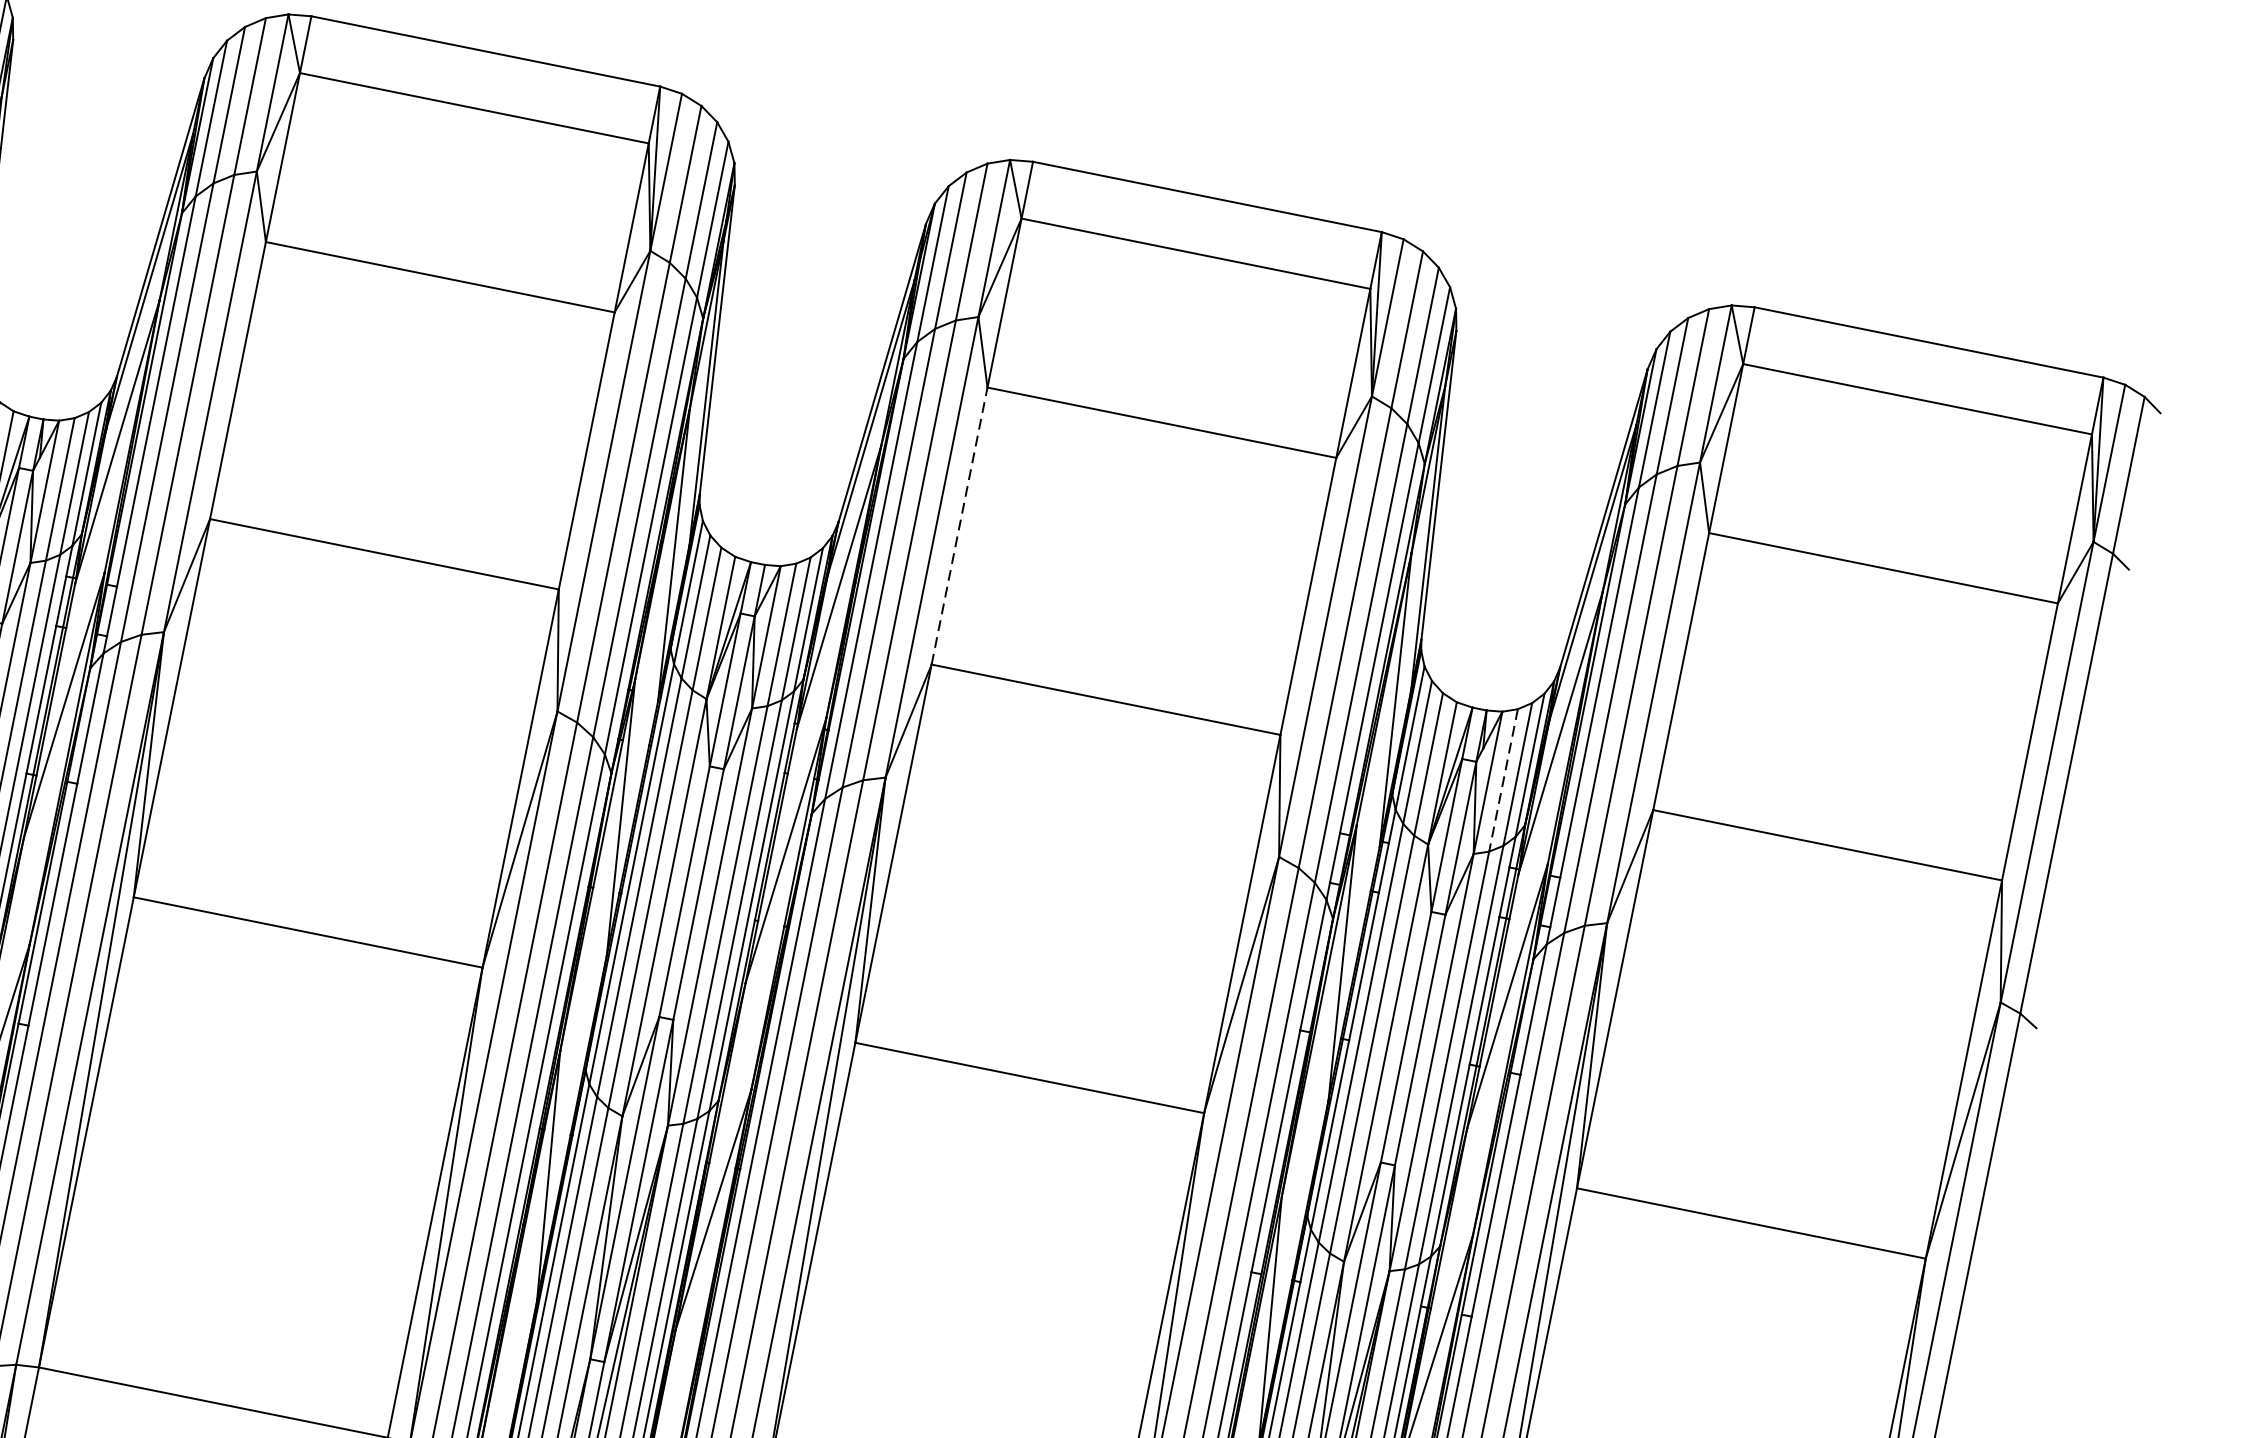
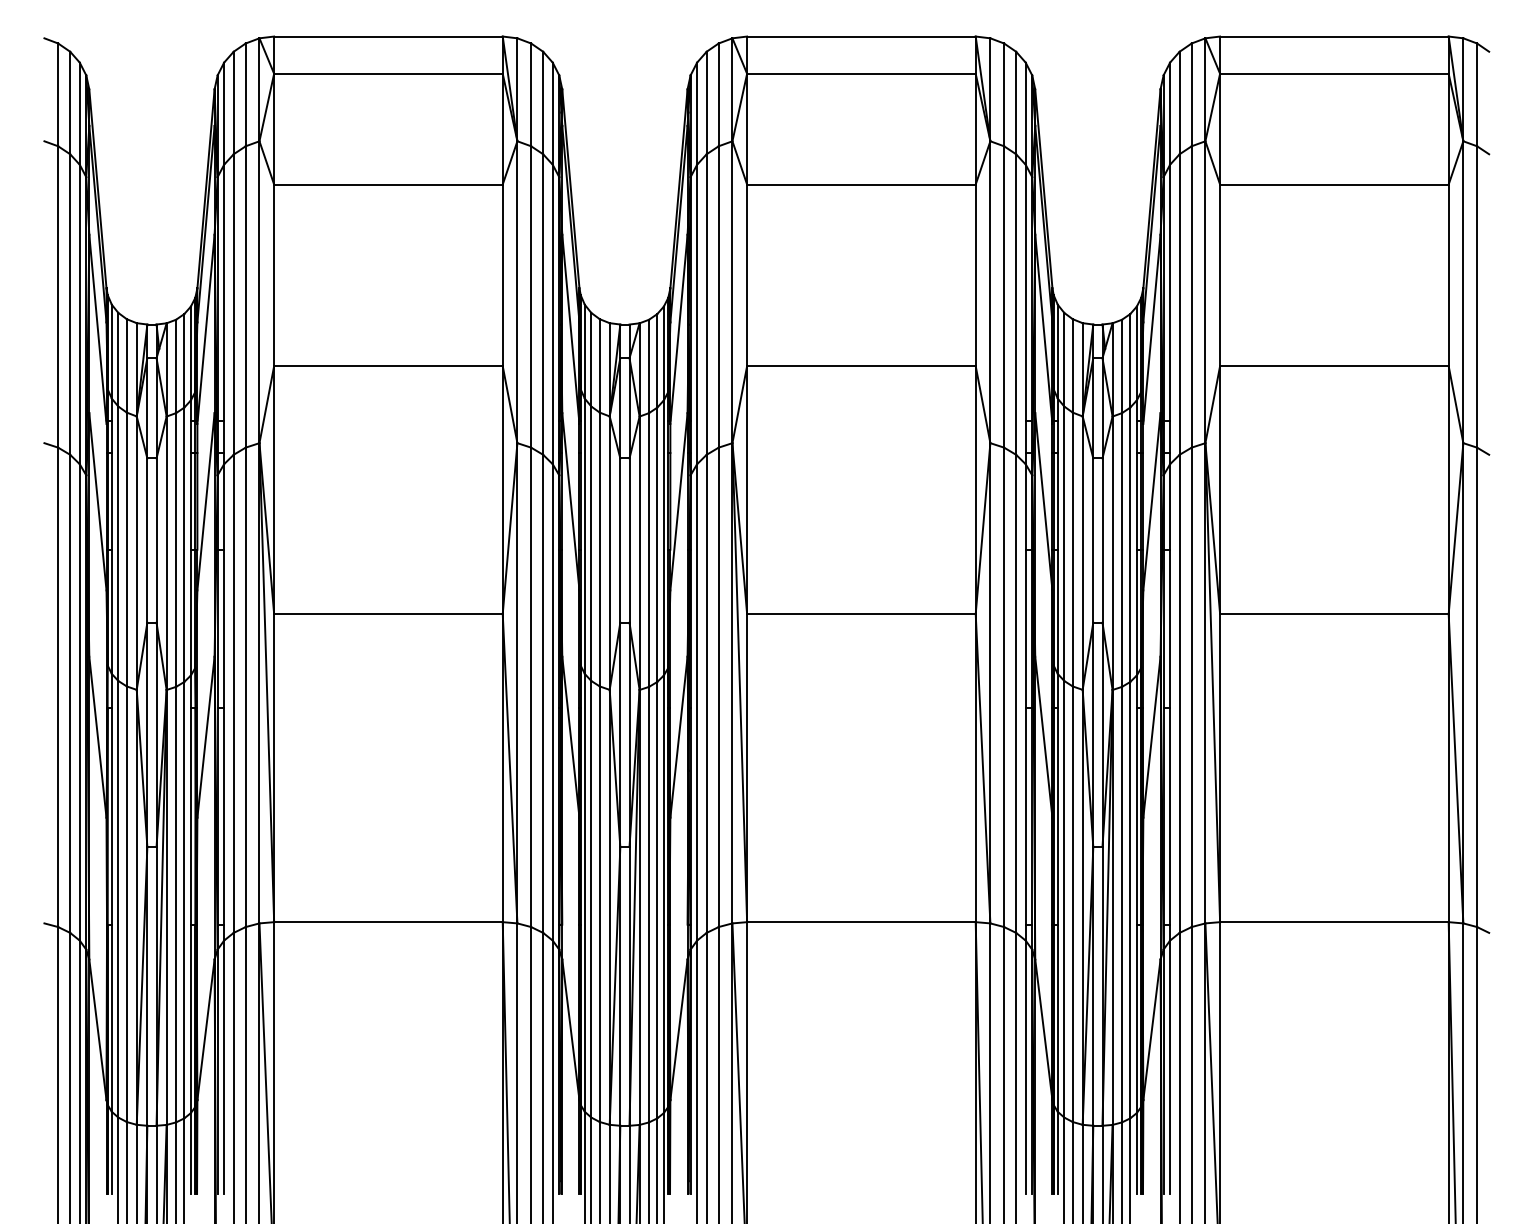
line: (960, 526) -> (747, 275), dashed -> solid
line: (1504, 780) -> (1122, 366), dashed -> solid

